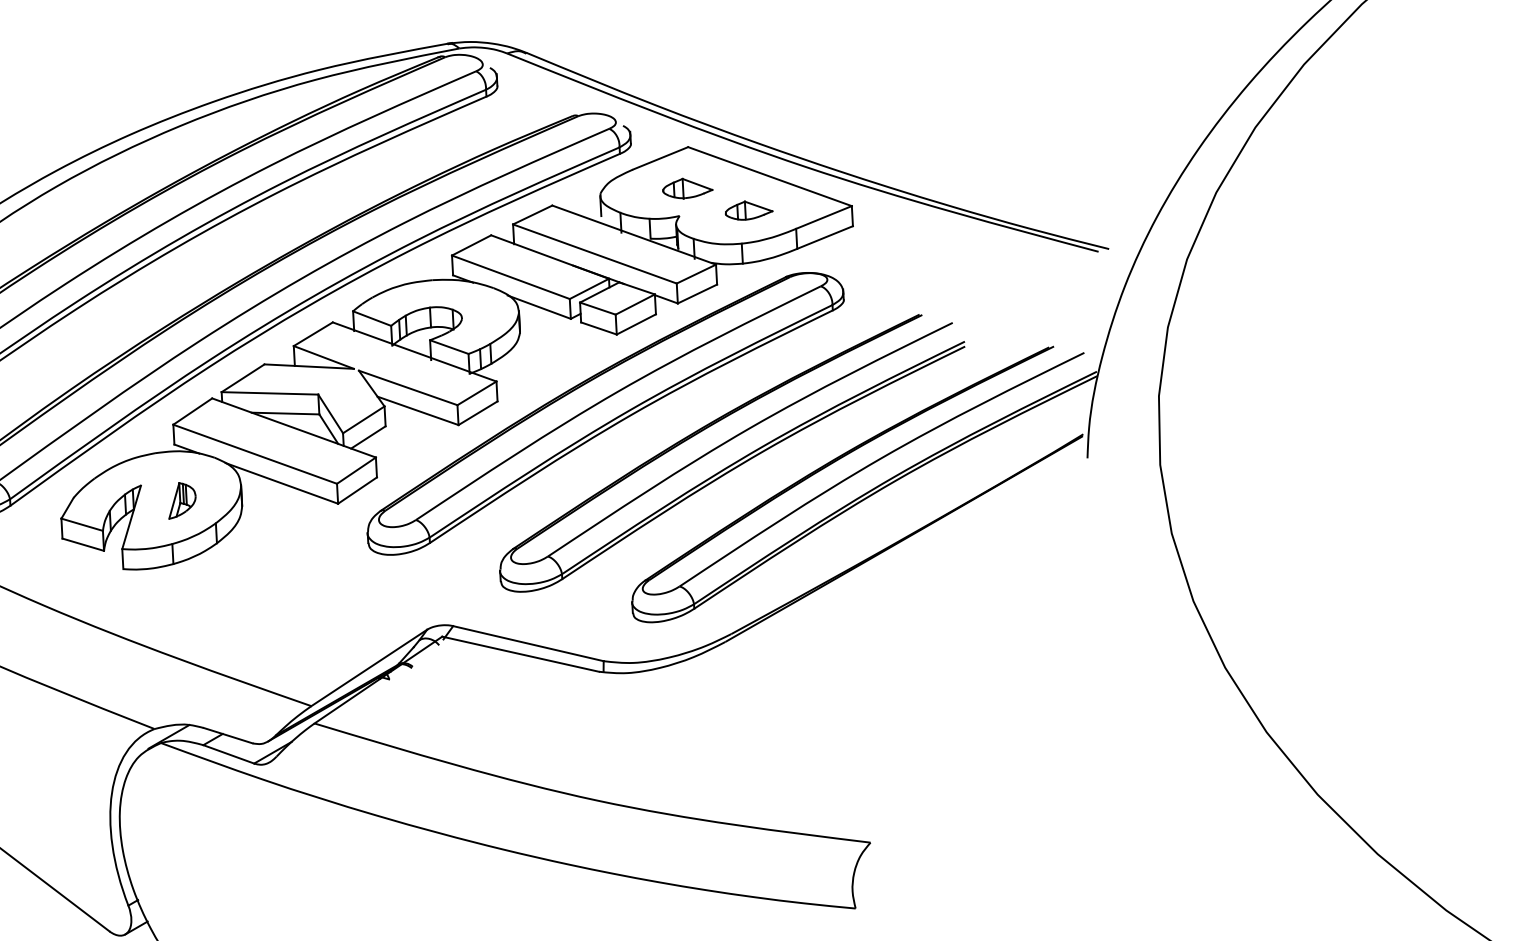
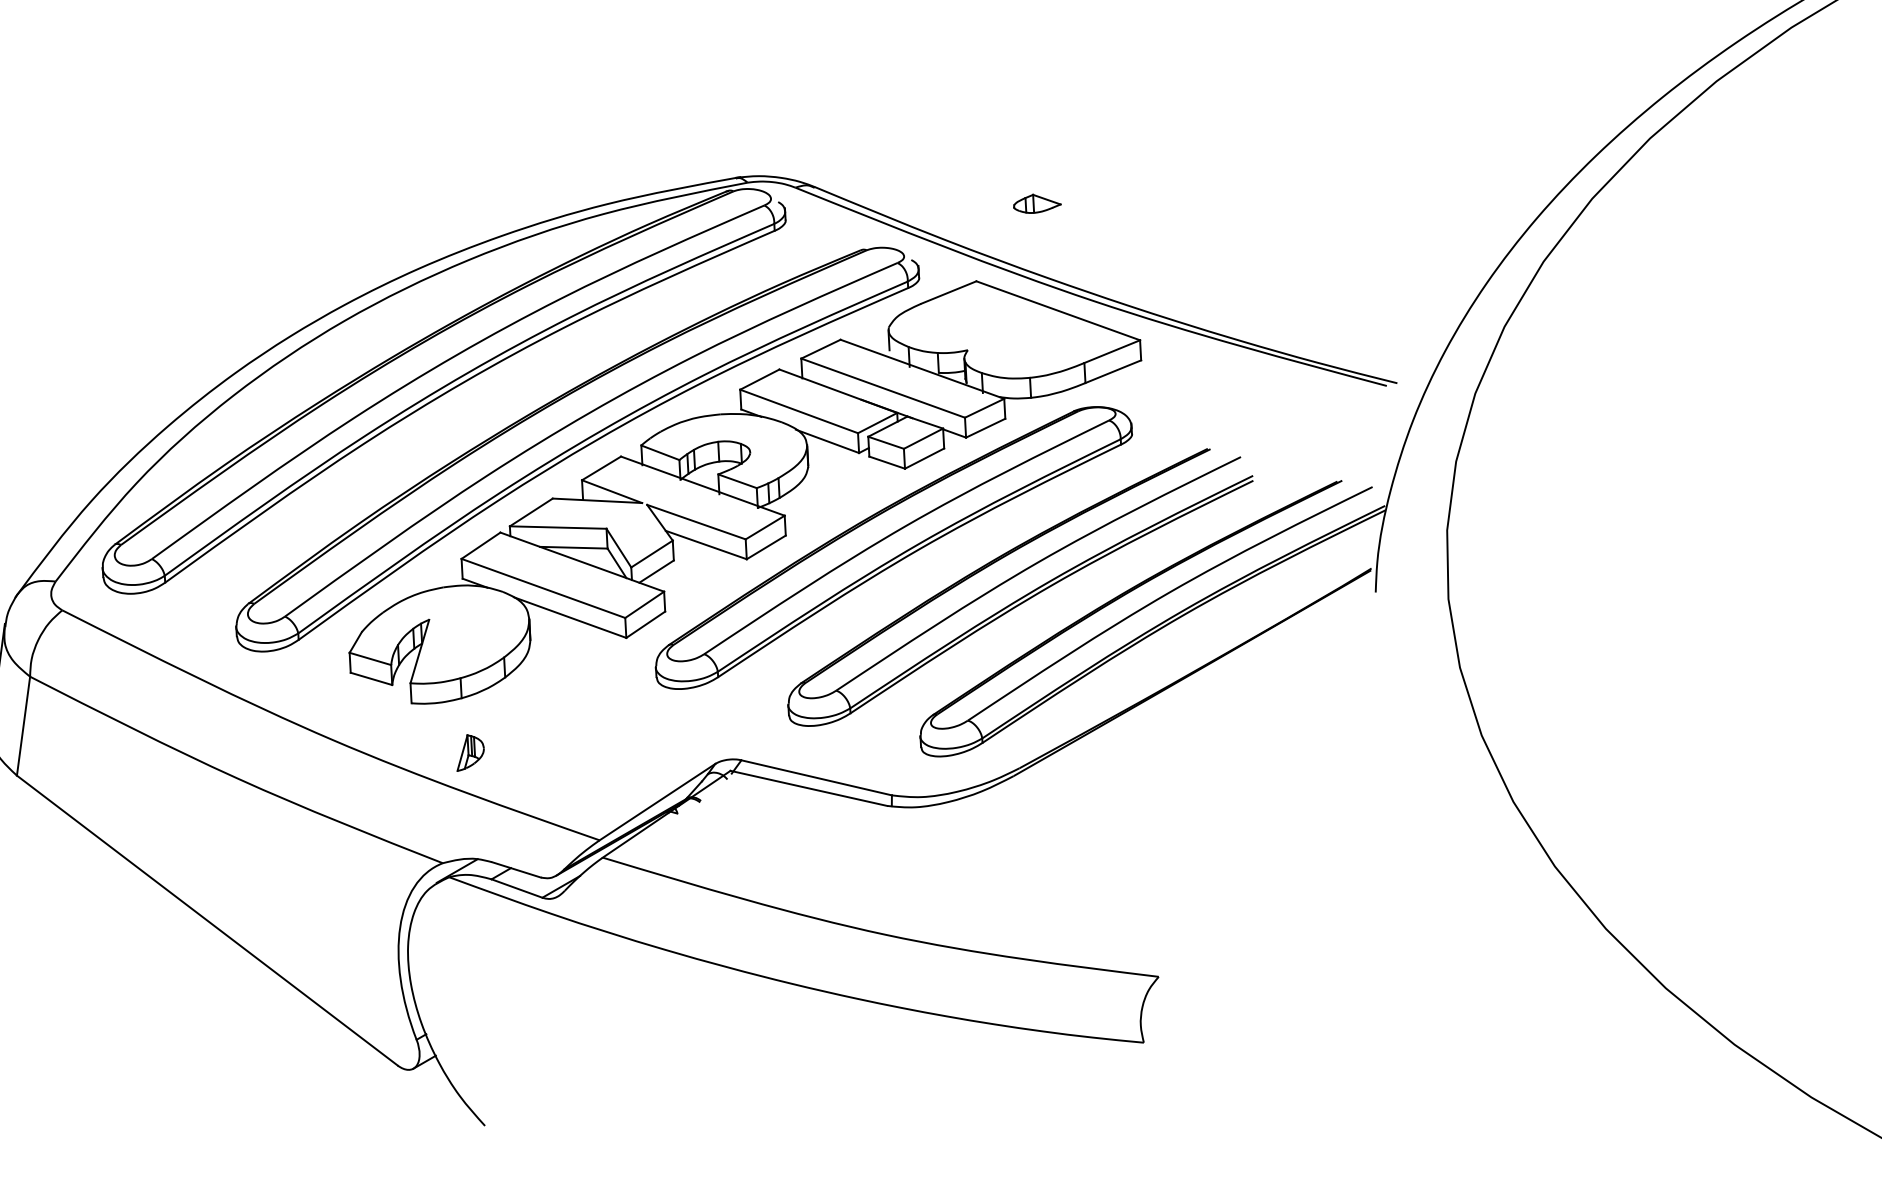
part: (687, 188) -> (975, 322), removed
part: (749, 210) -> (1037, 203), moved
part: (182, 500) -> (470, 752), moved

